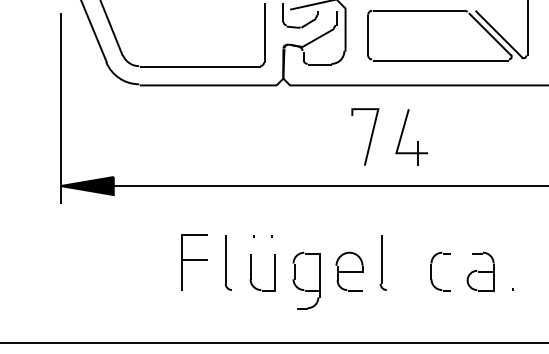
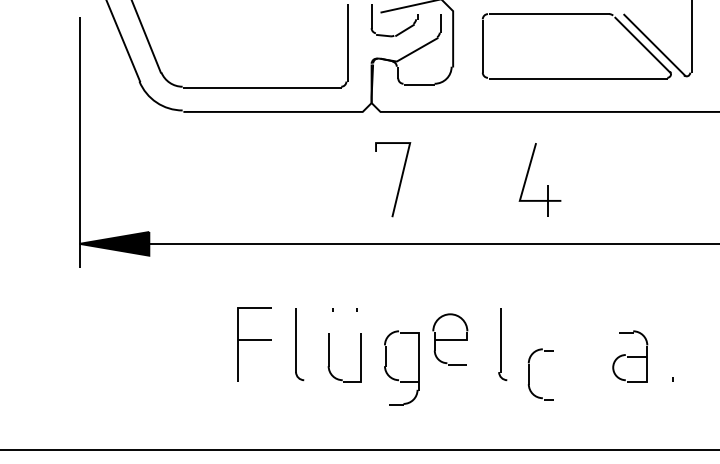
curve: (370, 139) -> (399, 182), moved
part: (349, 271) -> (450, 339), moved
part: (432, 271) -> (529, 374), moved

